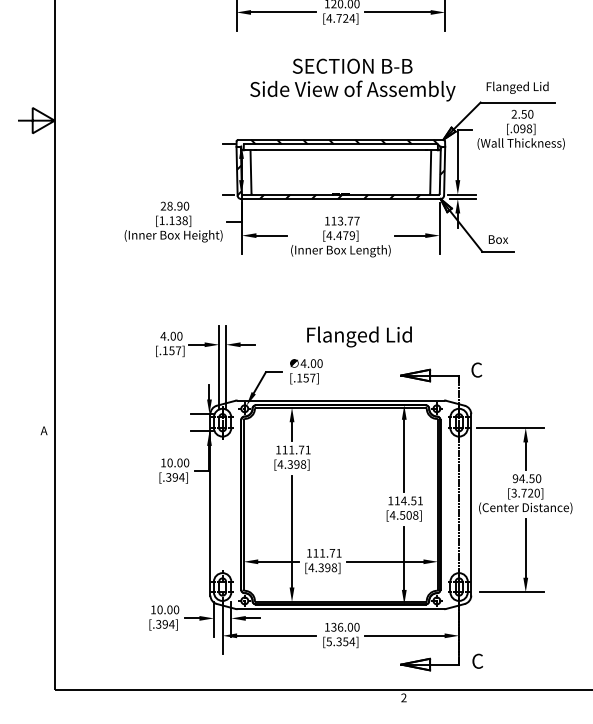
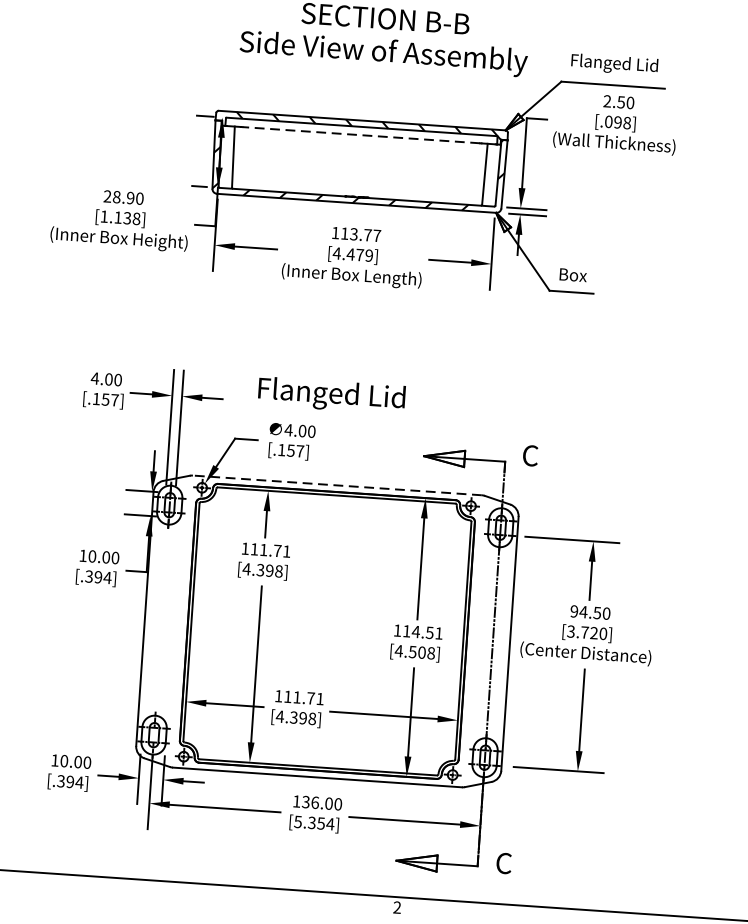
line: (340, 150) -> (360, 135), solid -> dashed
text: (359, 336) -> (331, 395), moved
line: (340, 400) -> (336, 485), solid -> dashed

